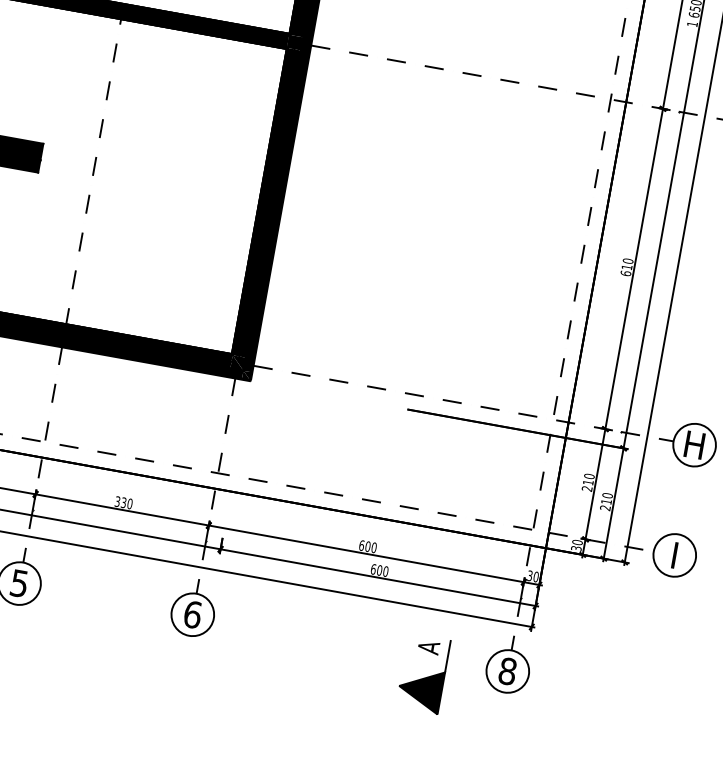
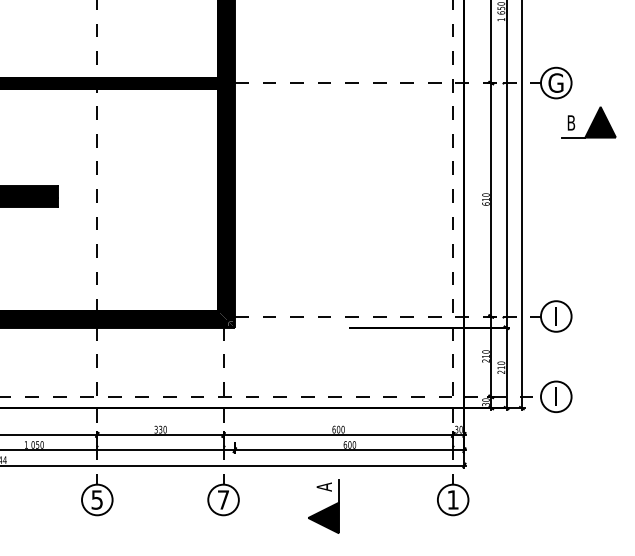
text: (694, 445) -> (556, 316), H -> I
text: (192, 614) -> (223, 499), 6 -> 7
text: (507, 670) -> (452, 499), 8 -> 1
part: (422, 673) -> (323, 506), moved

